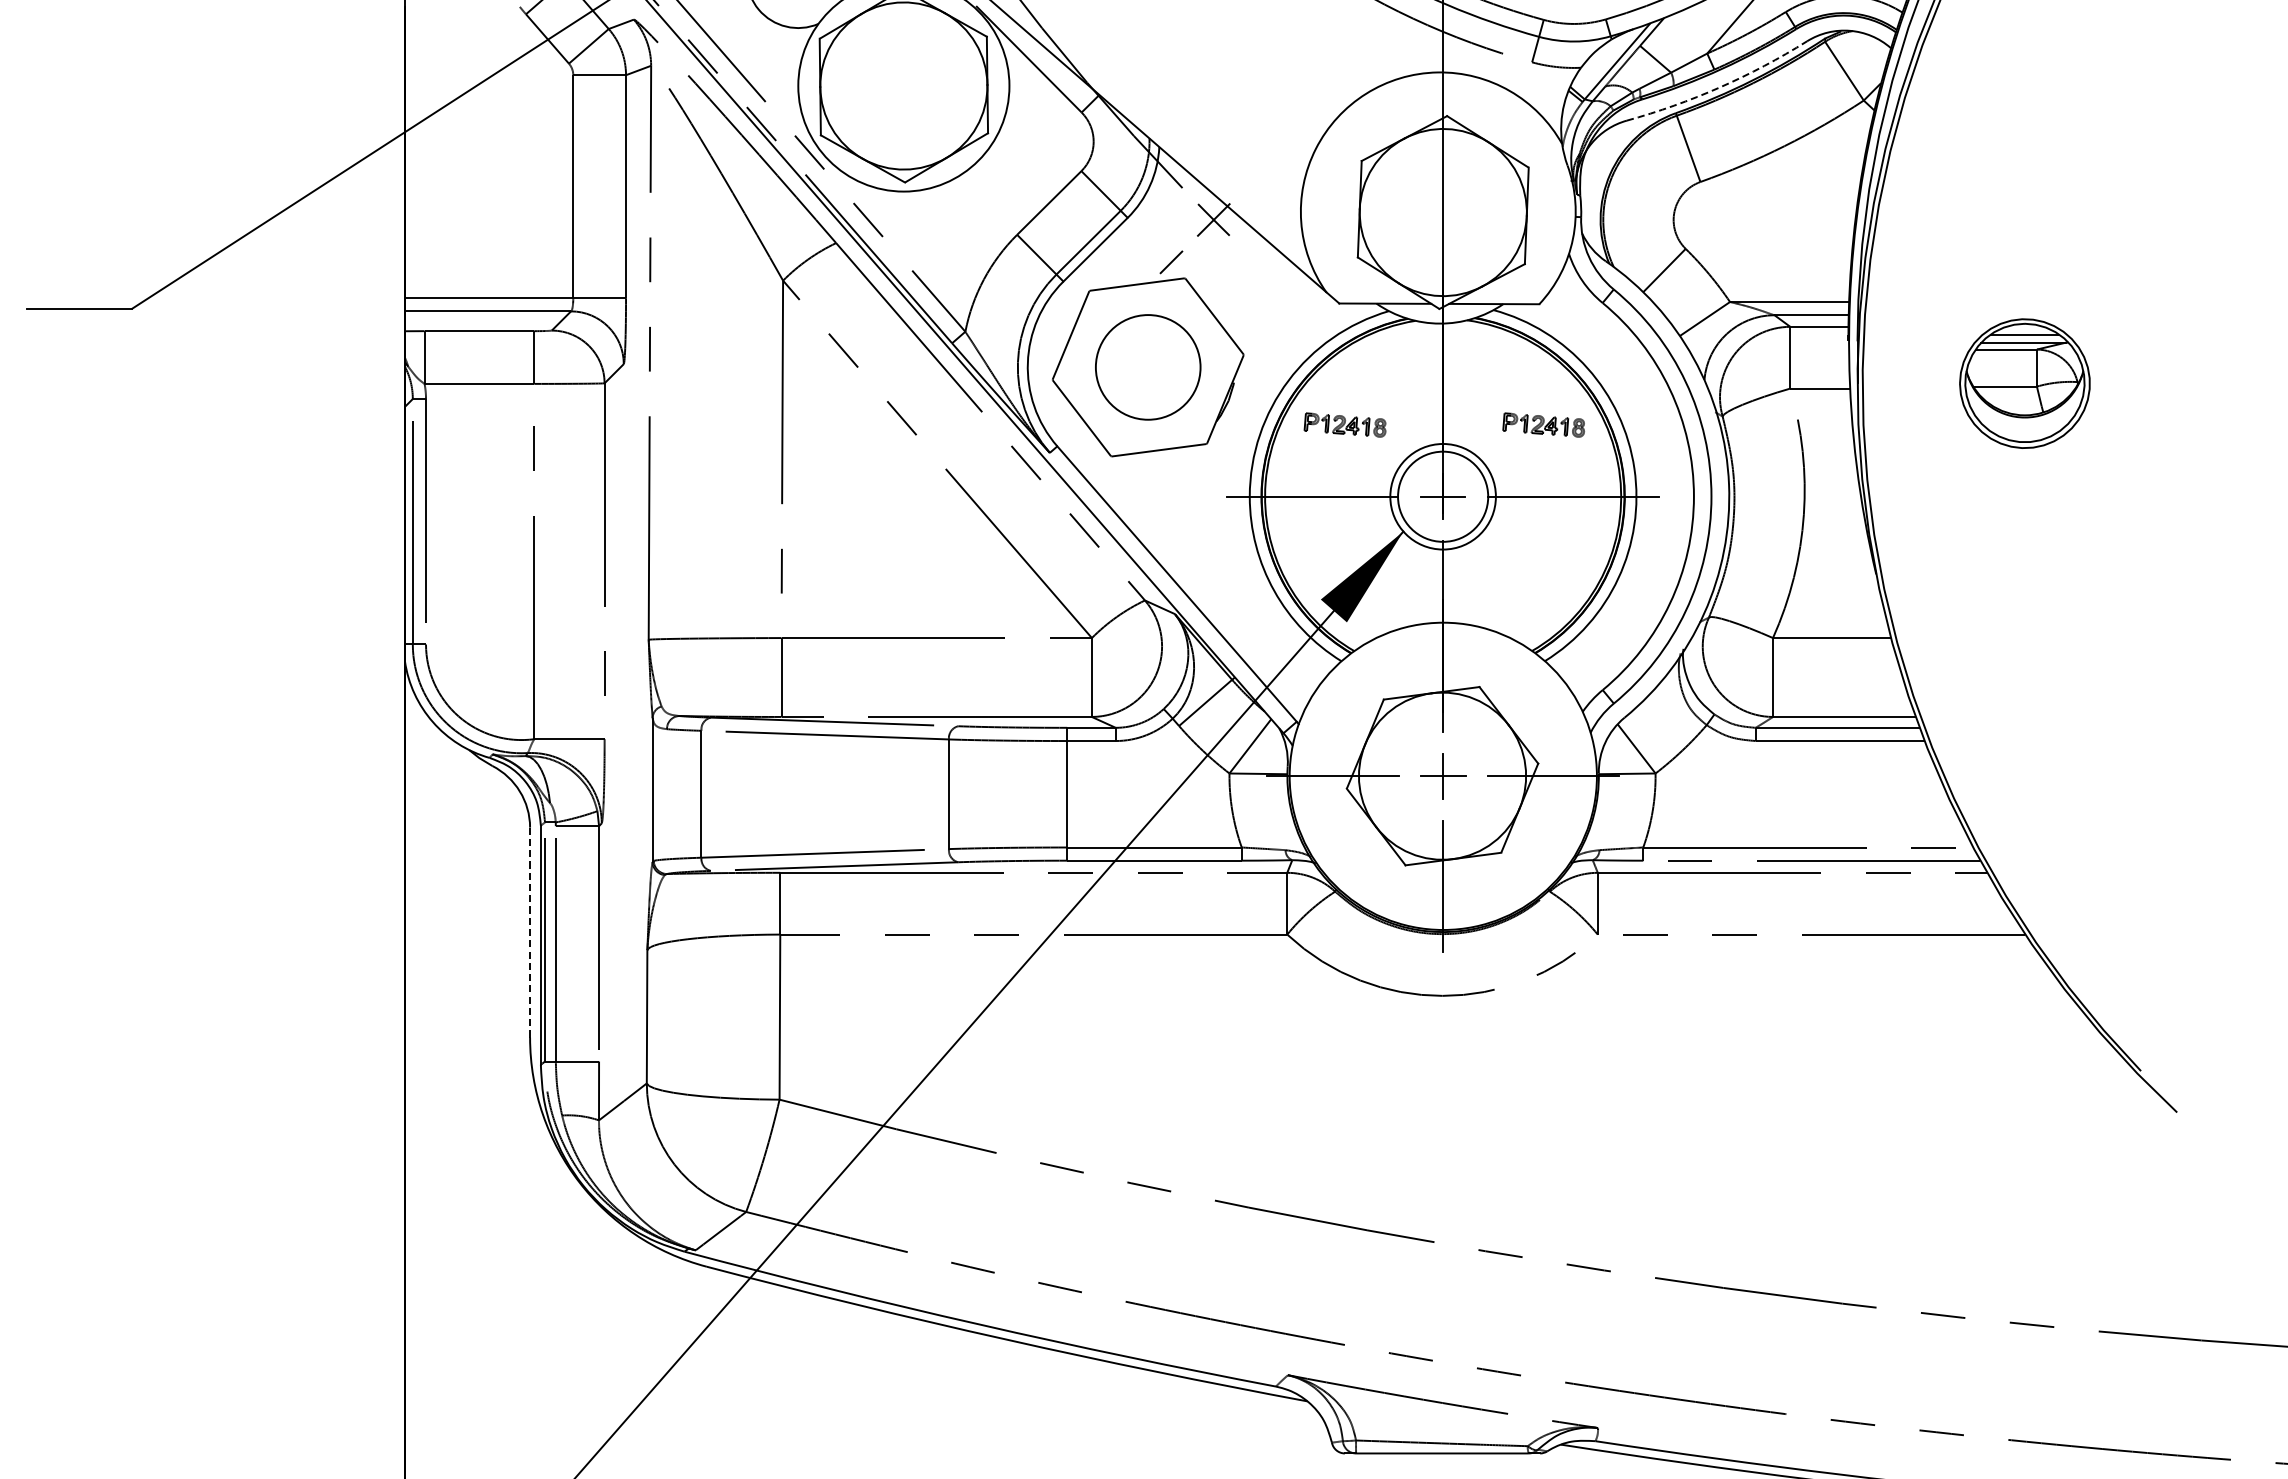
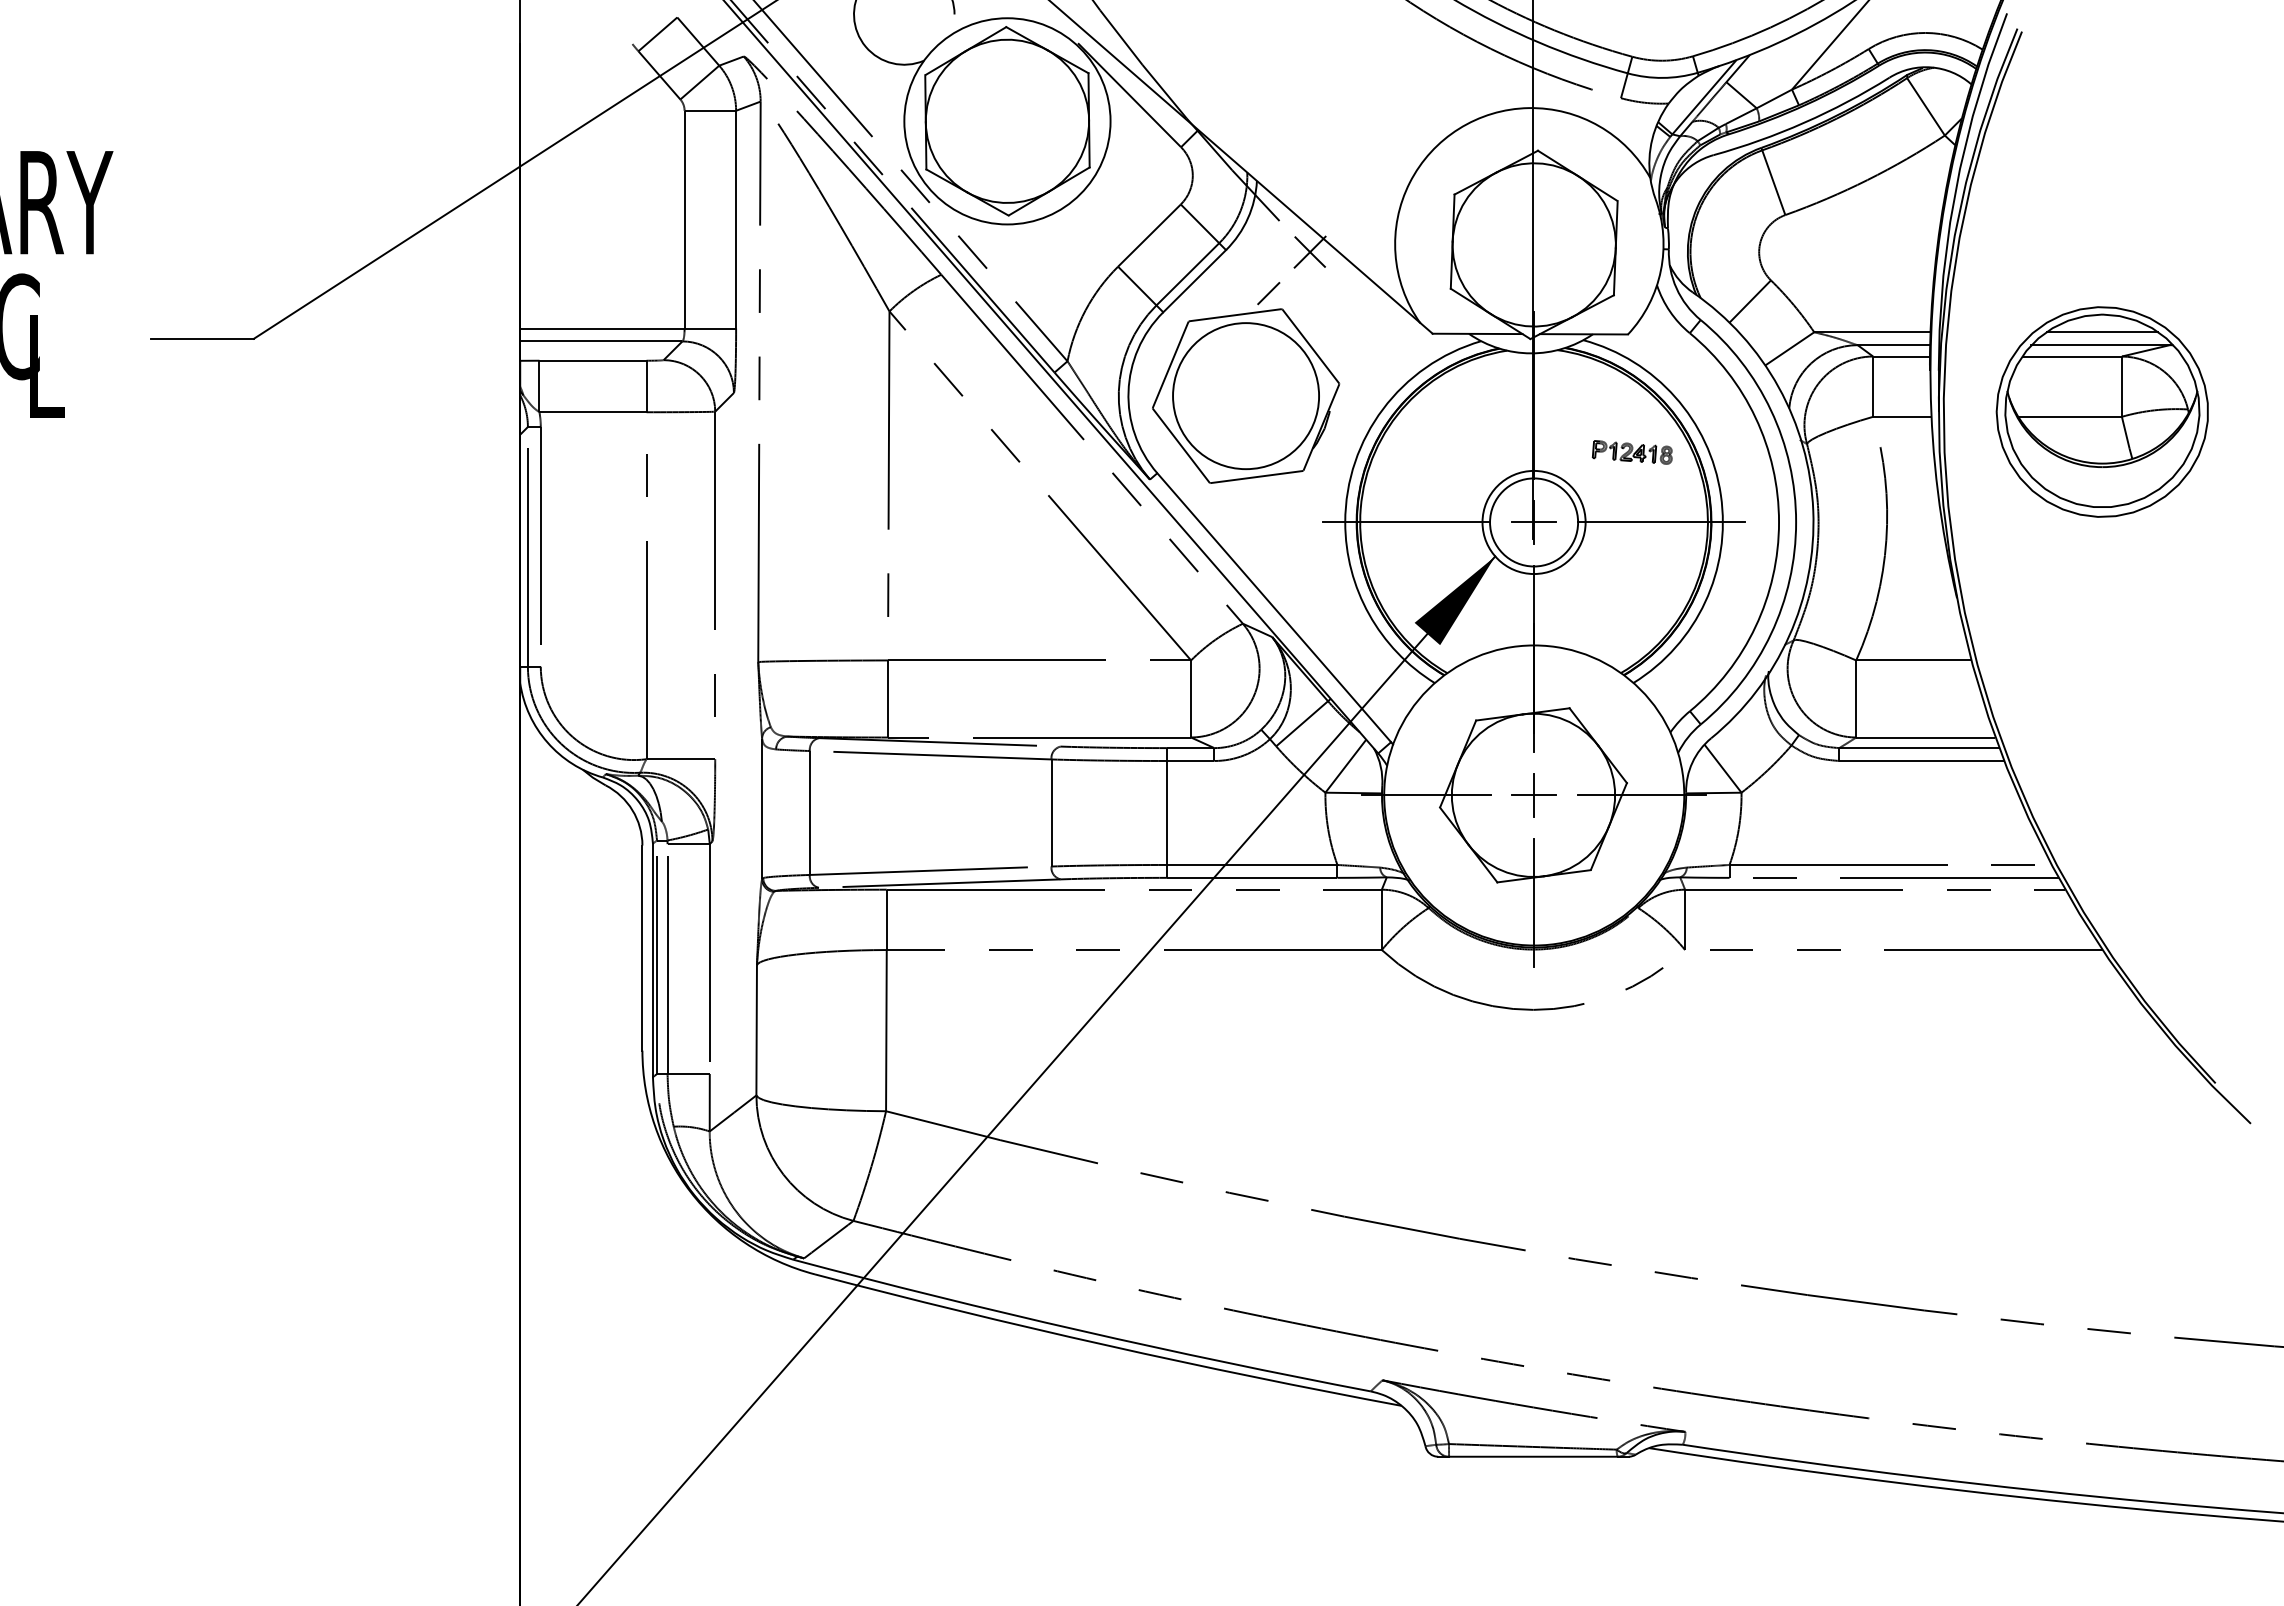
arc: (1720, 87) -> (1804, 122), dashed -> solid
circle: (1148, 367) -> (1246, 396), size x1.43
part: (2024, 383) -> (2101, 411), size x1.67
part: (1344, 425) -> (1437, 452), removed
line: (530, 933) -> (642, 948), dashed -> solid

